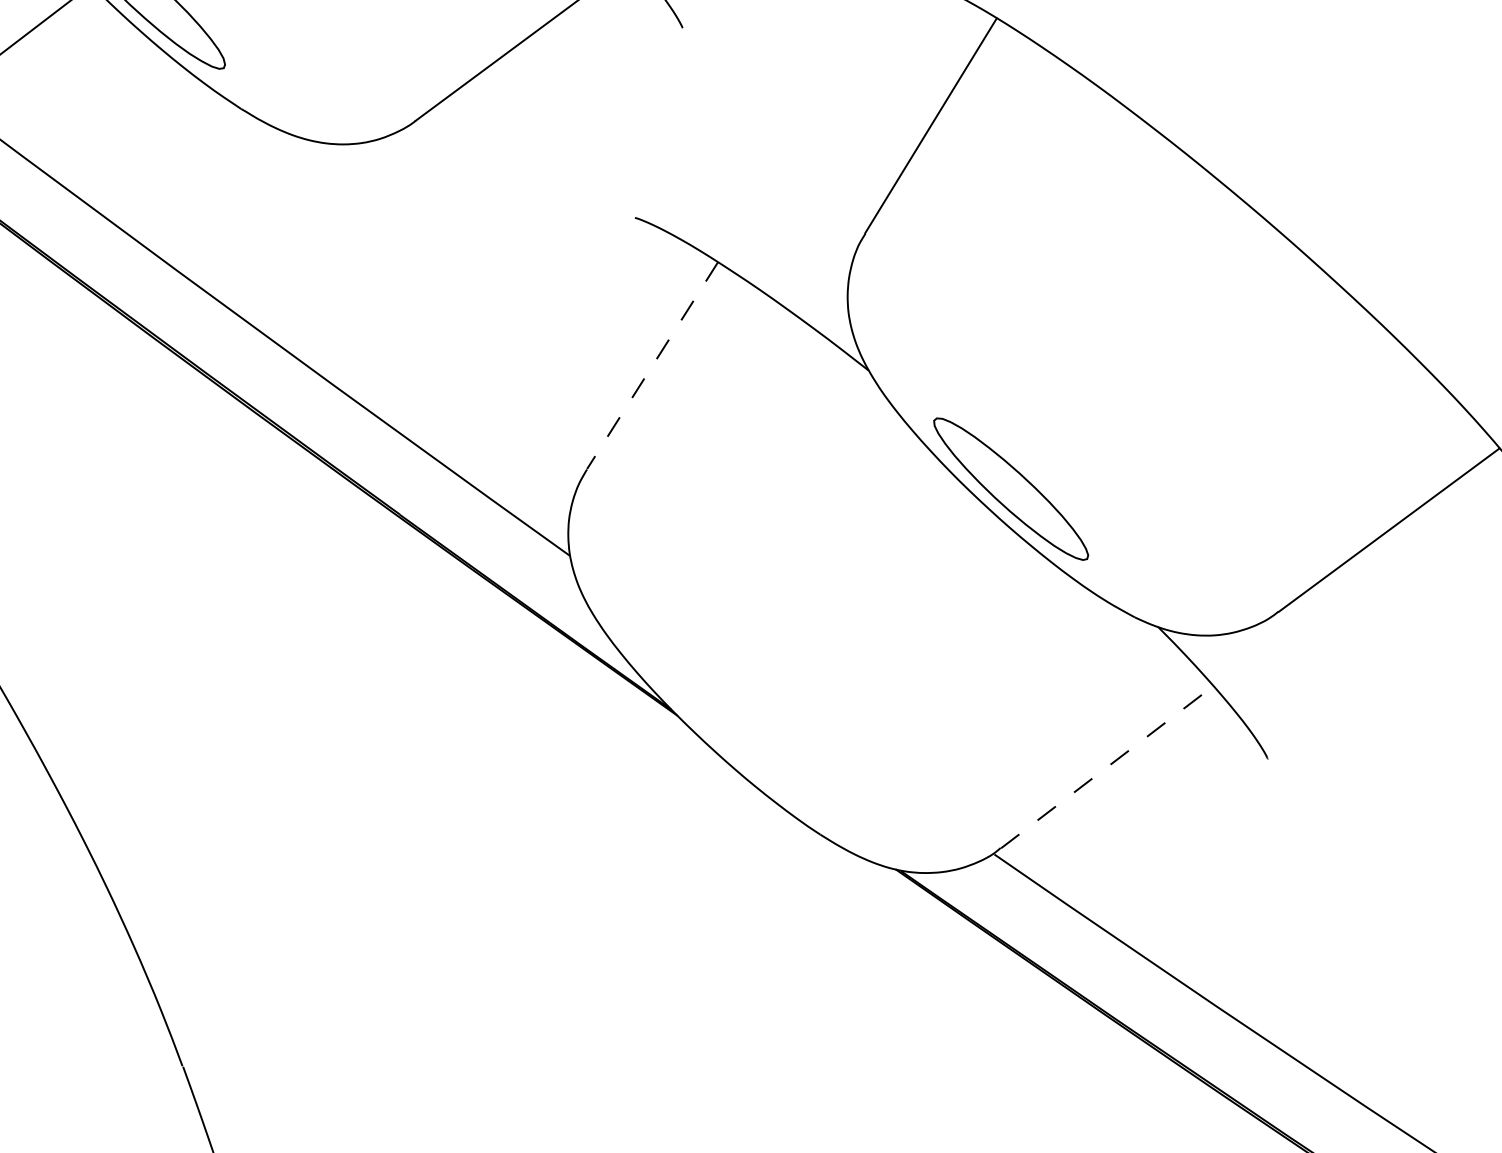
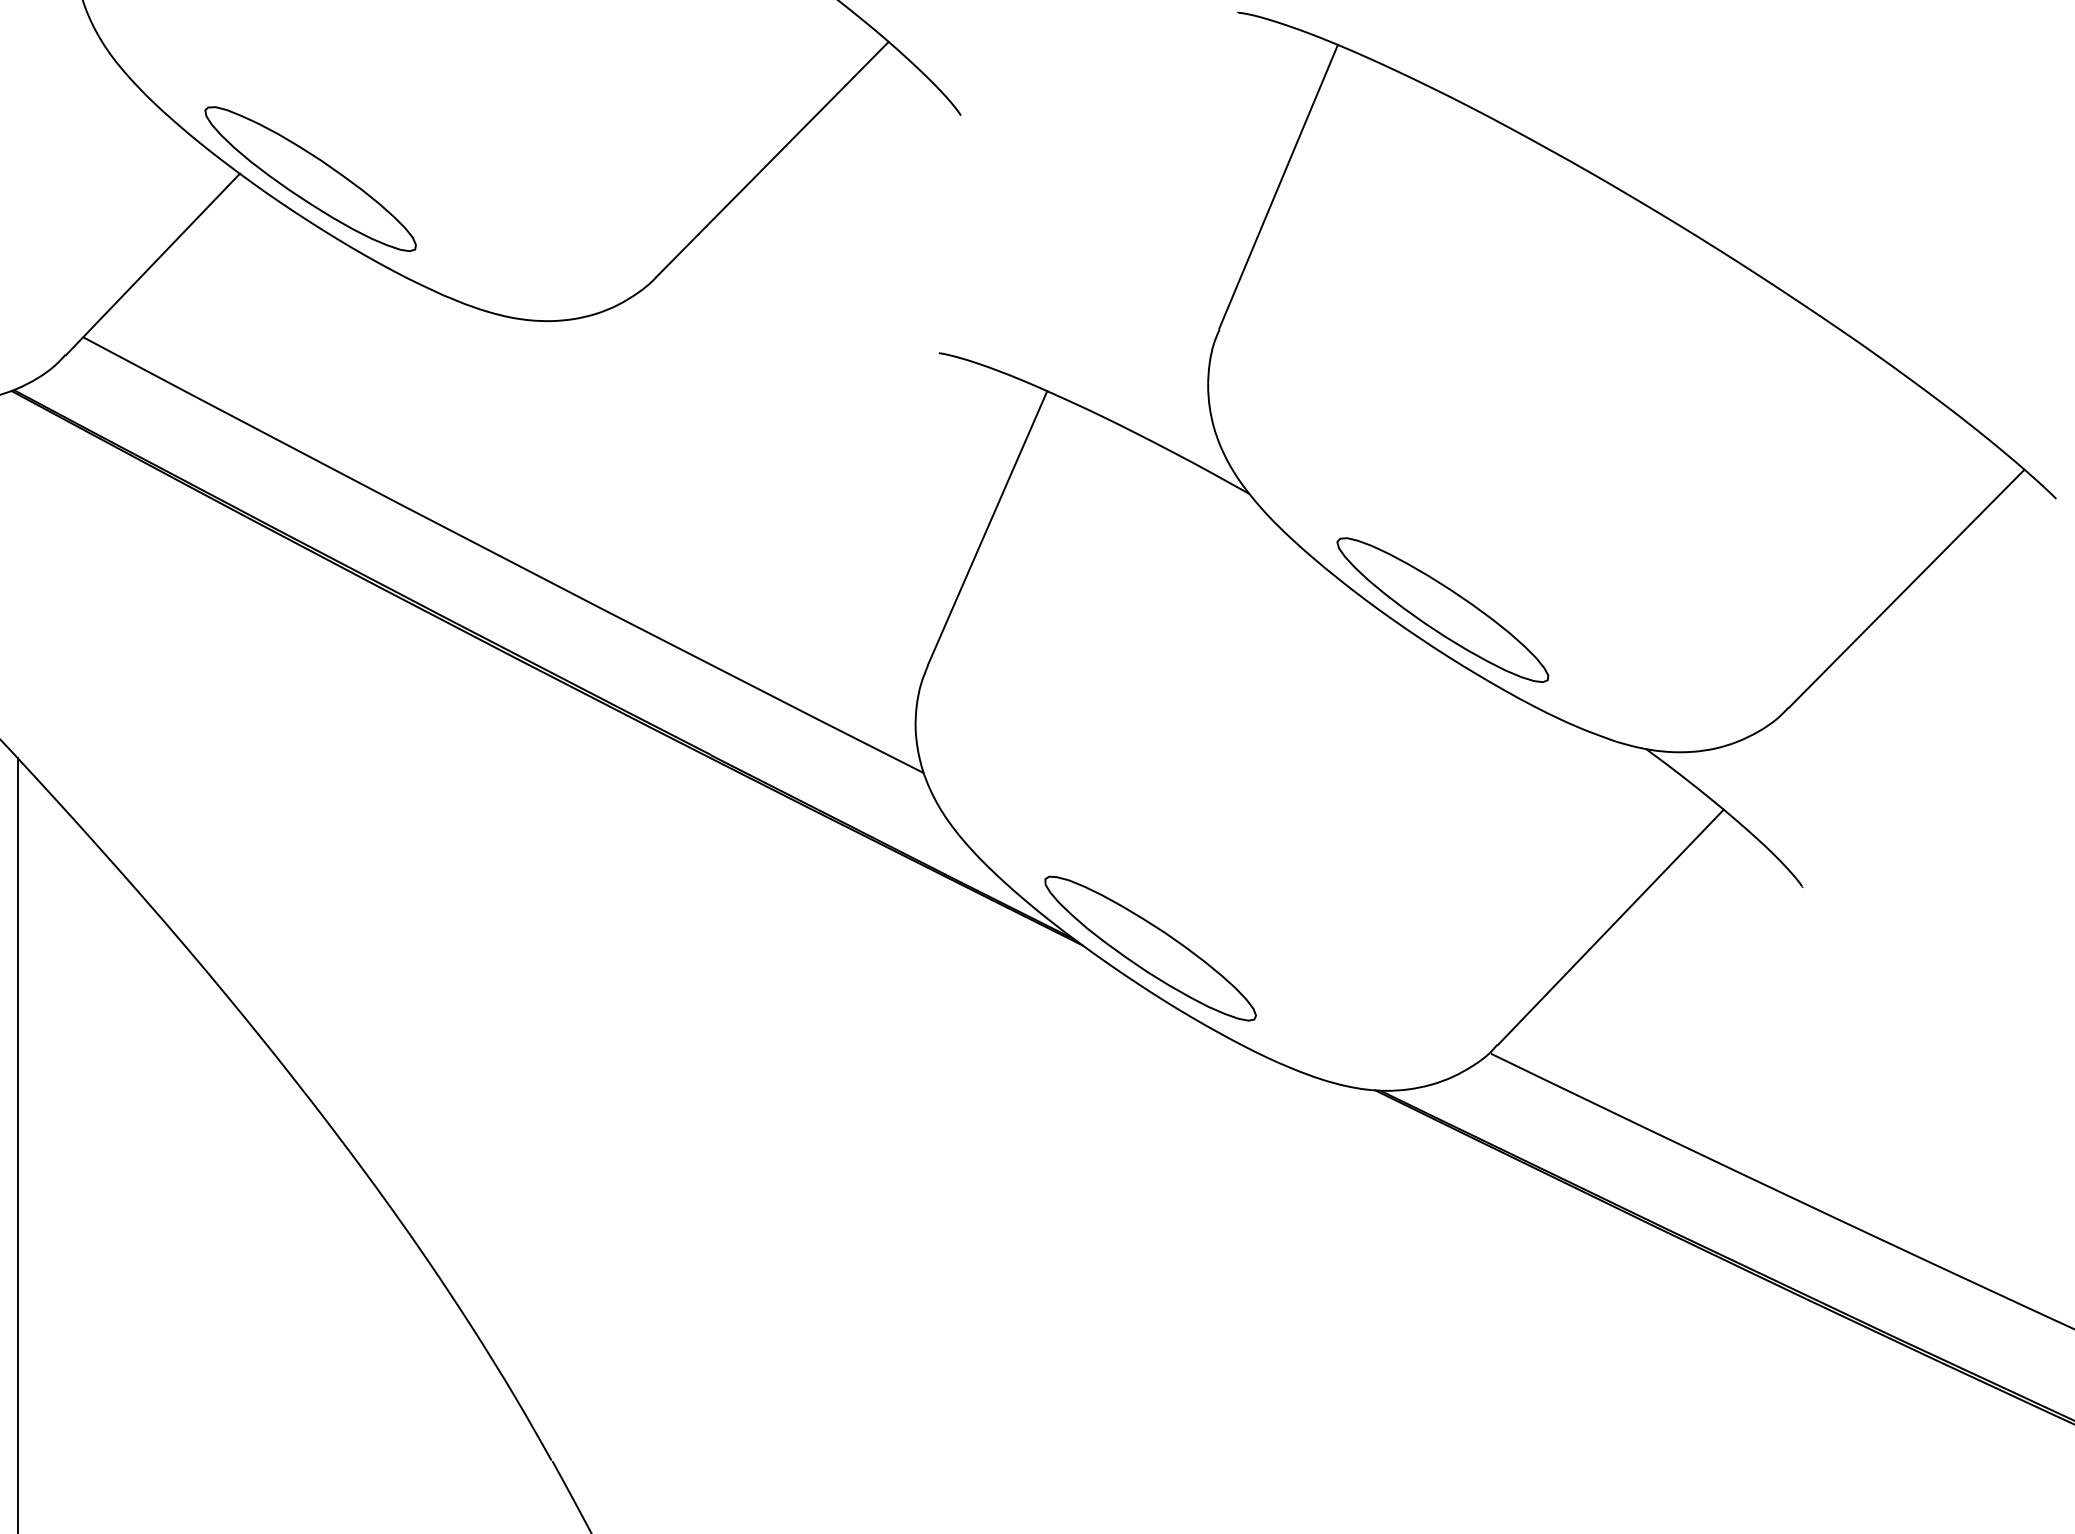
line: (652, 365) -> (987, 528), dashed -> solid
part: (731, 726) -> (1150, 948), added
line: (1107, 767) -> (1611, 927), dashed -> solid

